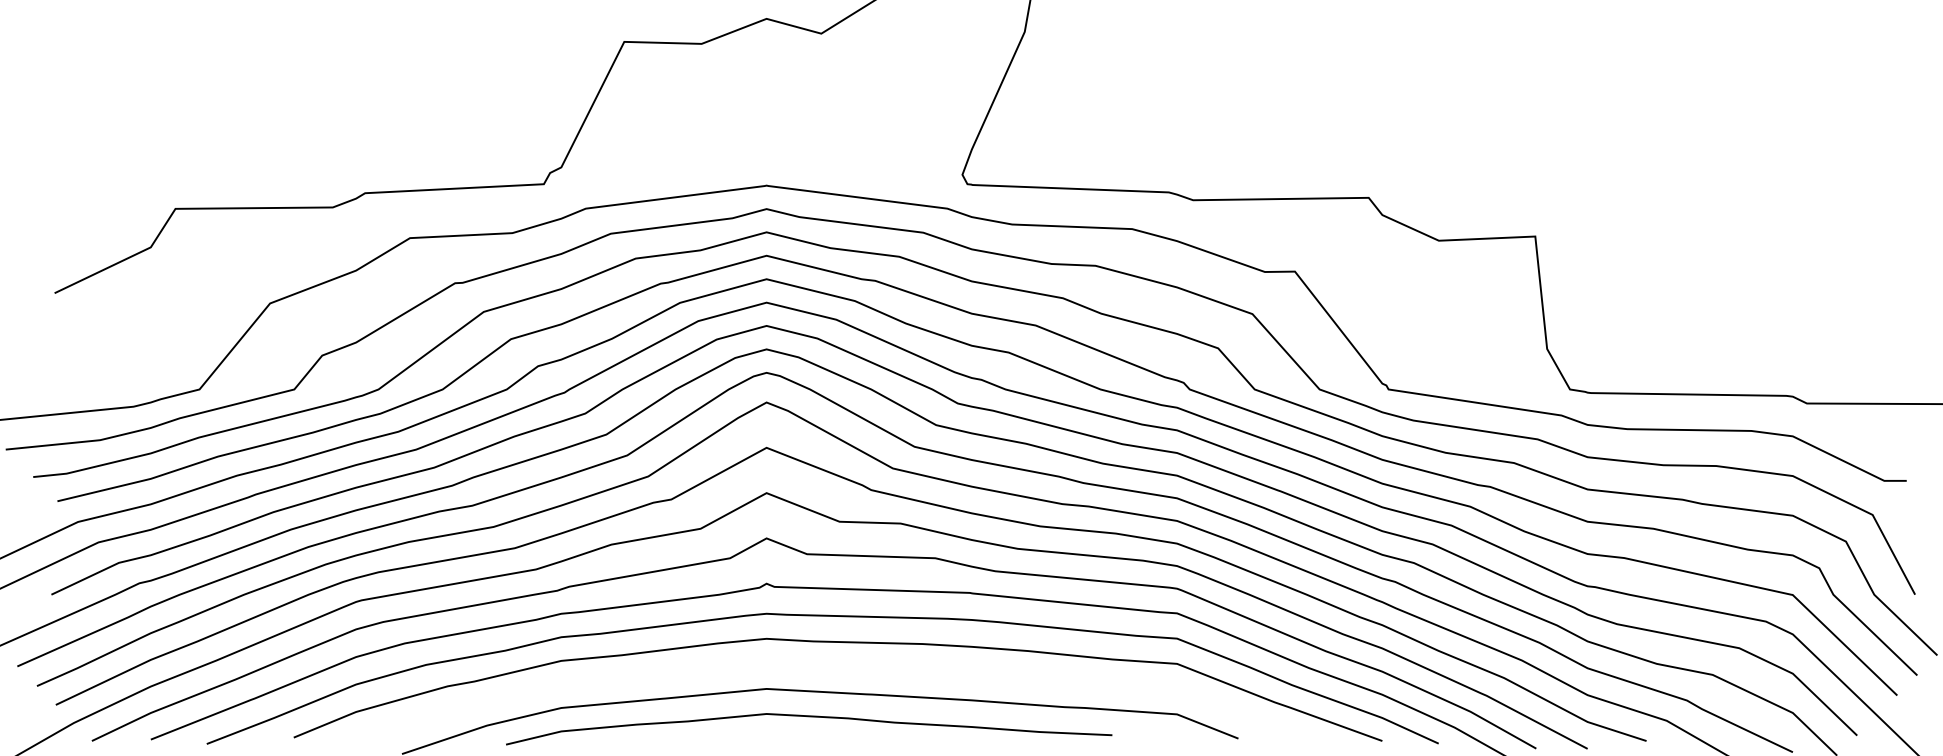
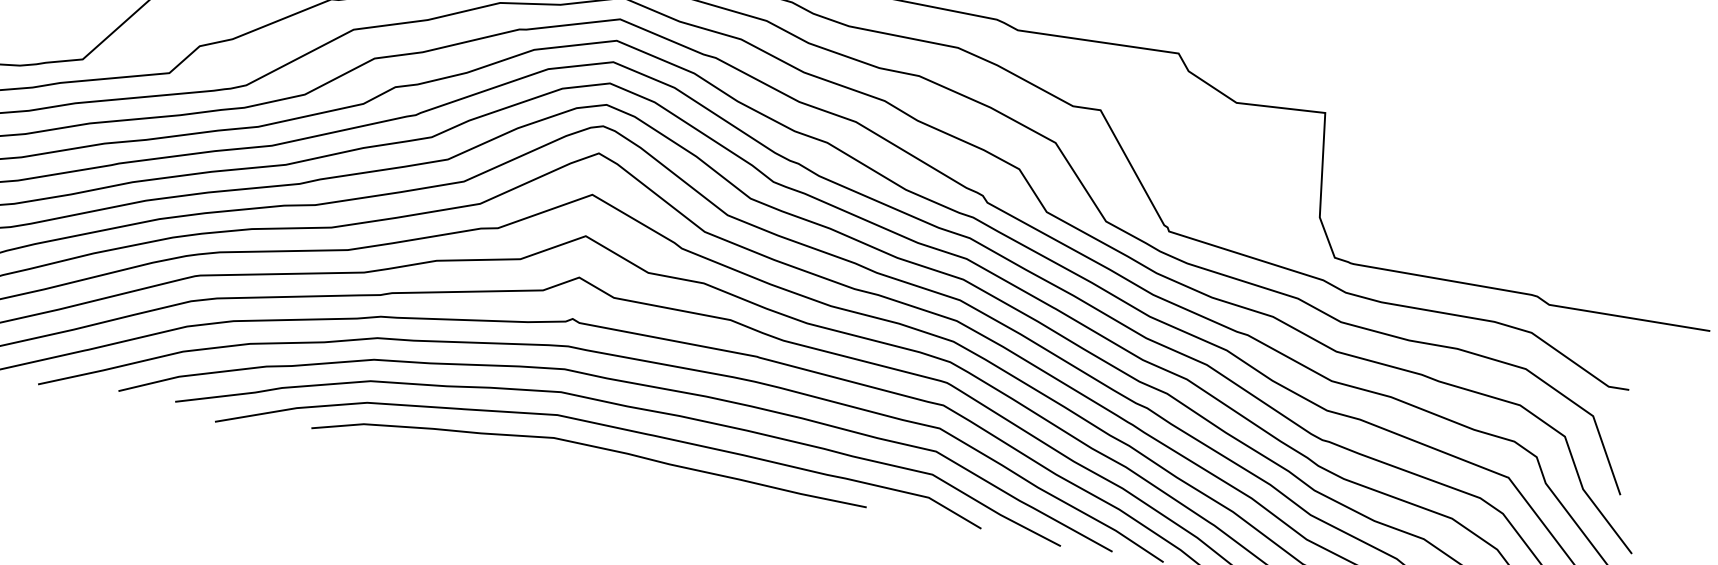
curve: (841, 668) -> (628, 407), added

